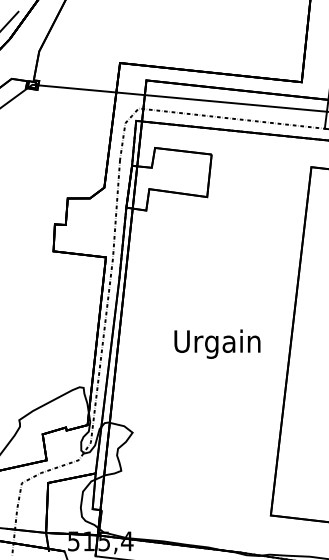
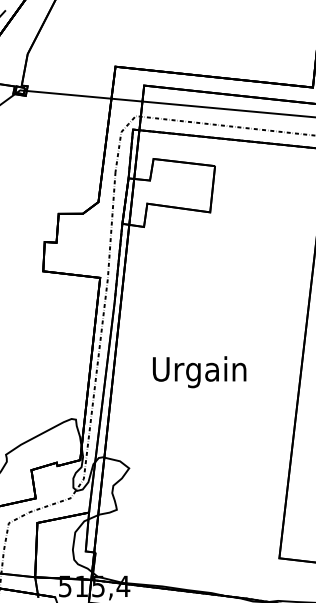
text: (217, 343) -> (199, 371), moved

